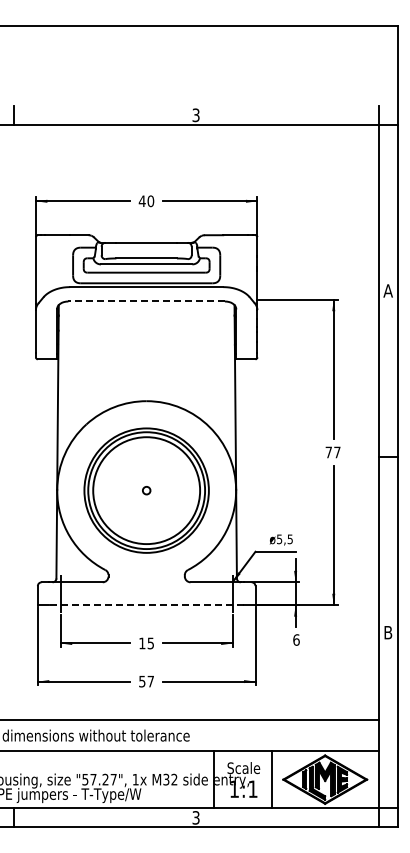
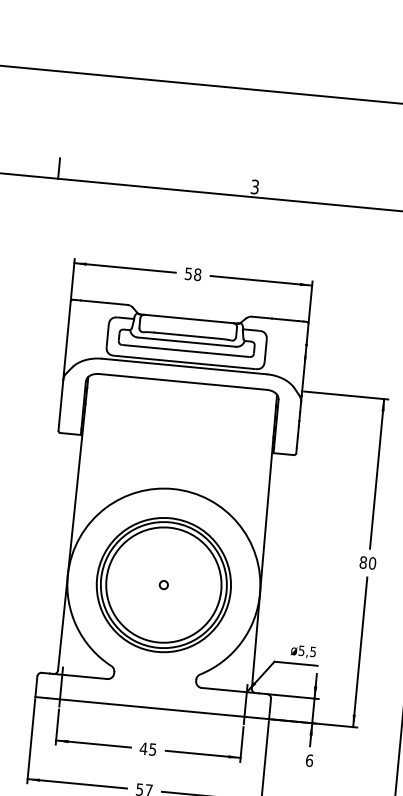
text: (146, 201) -> (193, 274), 40 -> 58
line: (146, 301) -> (182, 381), dashed -> solid
text: (332, 452) -> (367, 562), 77 -> 80
line: (146, 605) -> (152, 708), dashed -> solid
text: (141, 643) -> (142, 748), 15 -> 45

